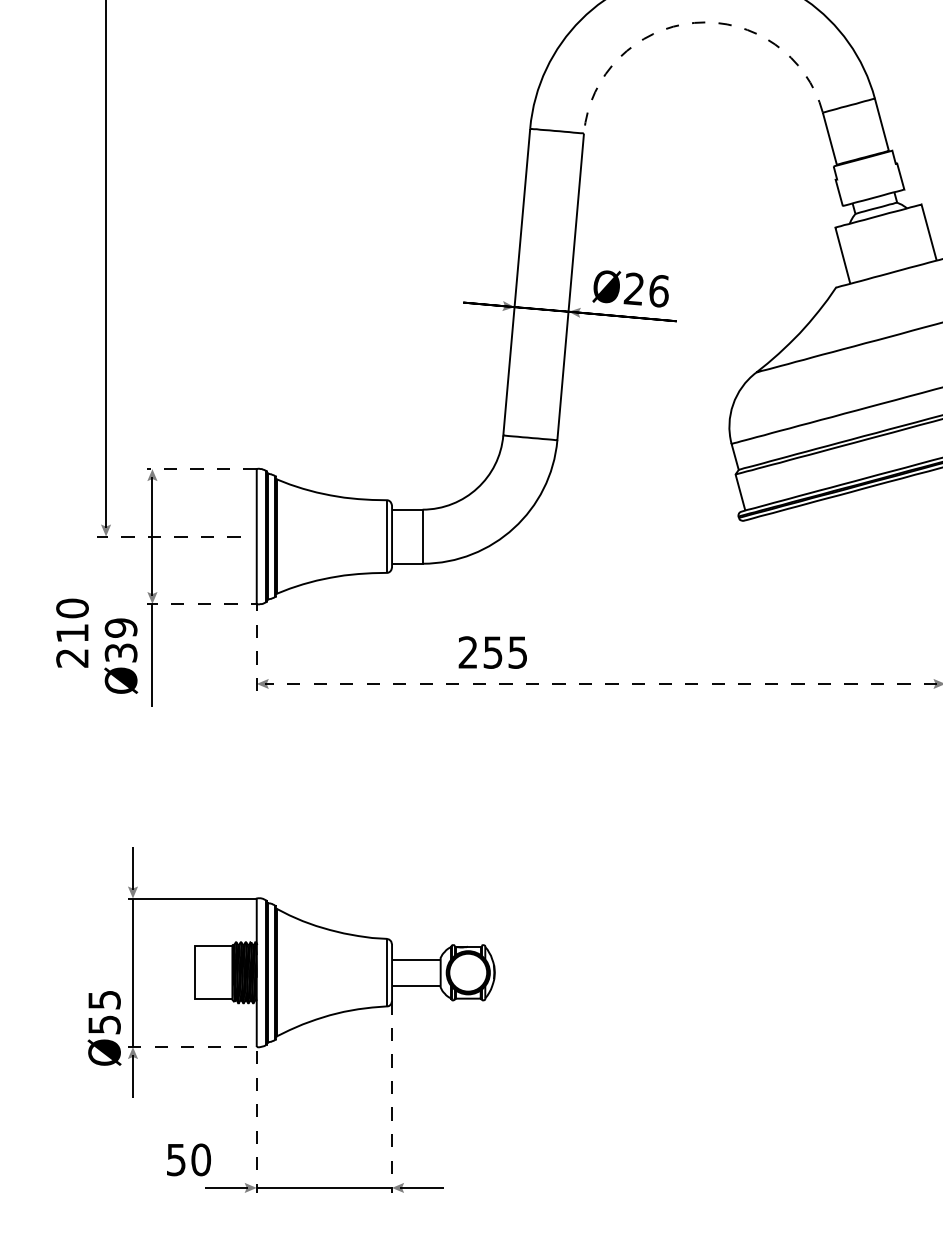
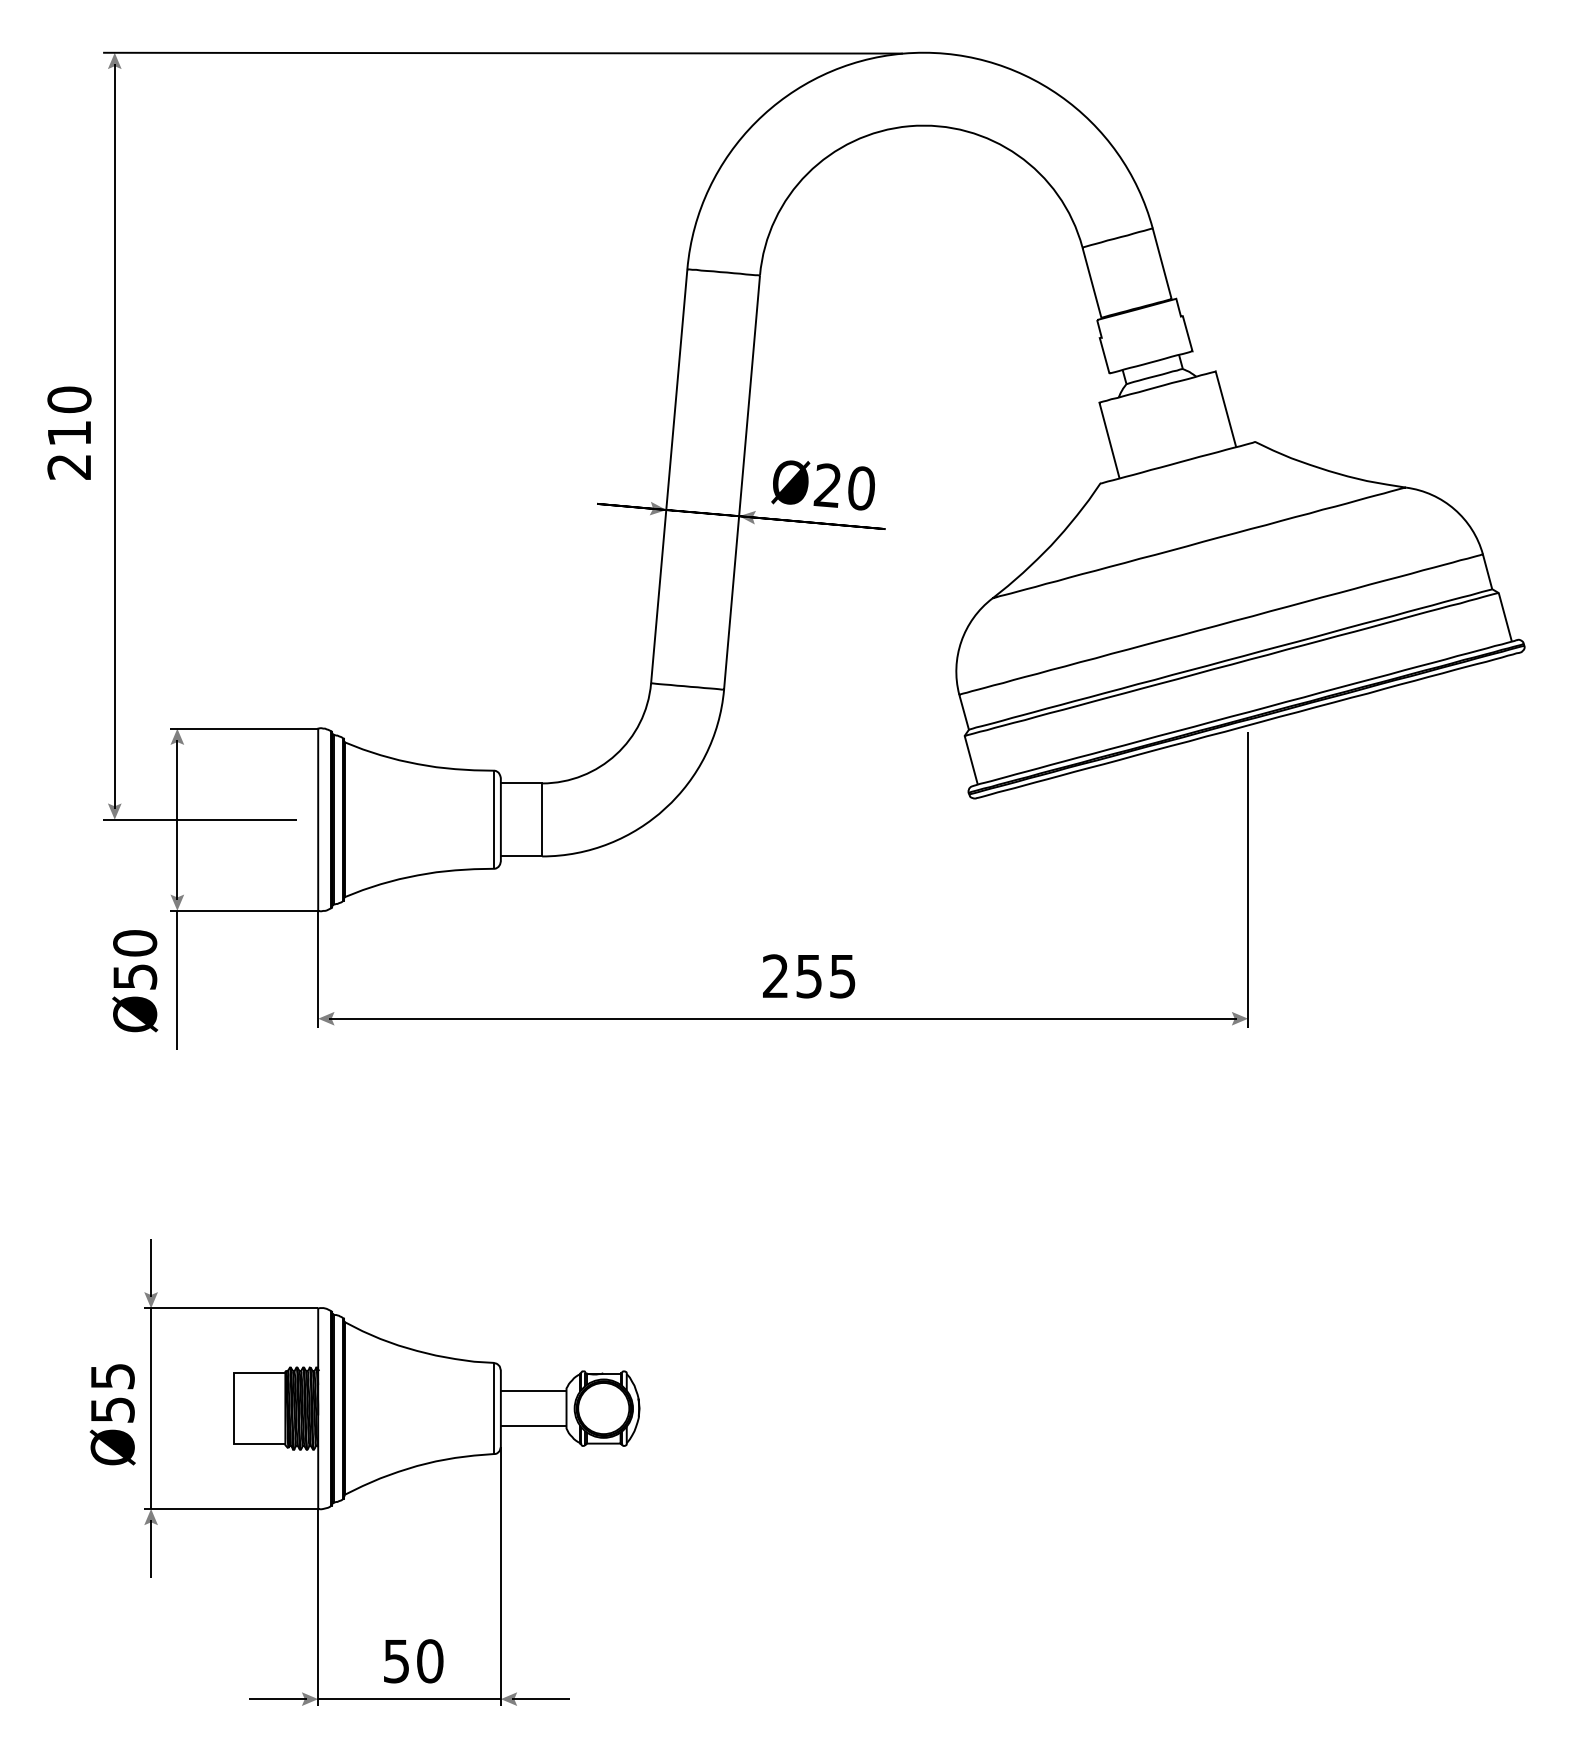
arc: (694, 23) -> (909, 126), dashed -> solid
text: (659, 291) -> (861, 488), Ø26 -> Ø20
line: (202, 468) -> (244, 728), dashed -> solid
line: (168, 536) -> (199, 819), dashed -> solid
line: (245, 603) -> (303, 910), dashed -> solid
text: (72, 632) -> (69, 432), moved
text: (121, 640) -> (135, 959), Ø39 -> Ø50
text: (493, 652) -> (809, 976), moved
line: (601, 683) -> (783, 1018), dashed -> solid
text: (104, 1028) -> (112, 1414), moved
line: (256, 1055) -> (318, 1520), dashed -> solid
line: (391, 1097) -> (500, 1576), dashed -> solid
text: (188, 1160) -> (413, 1661), moved

